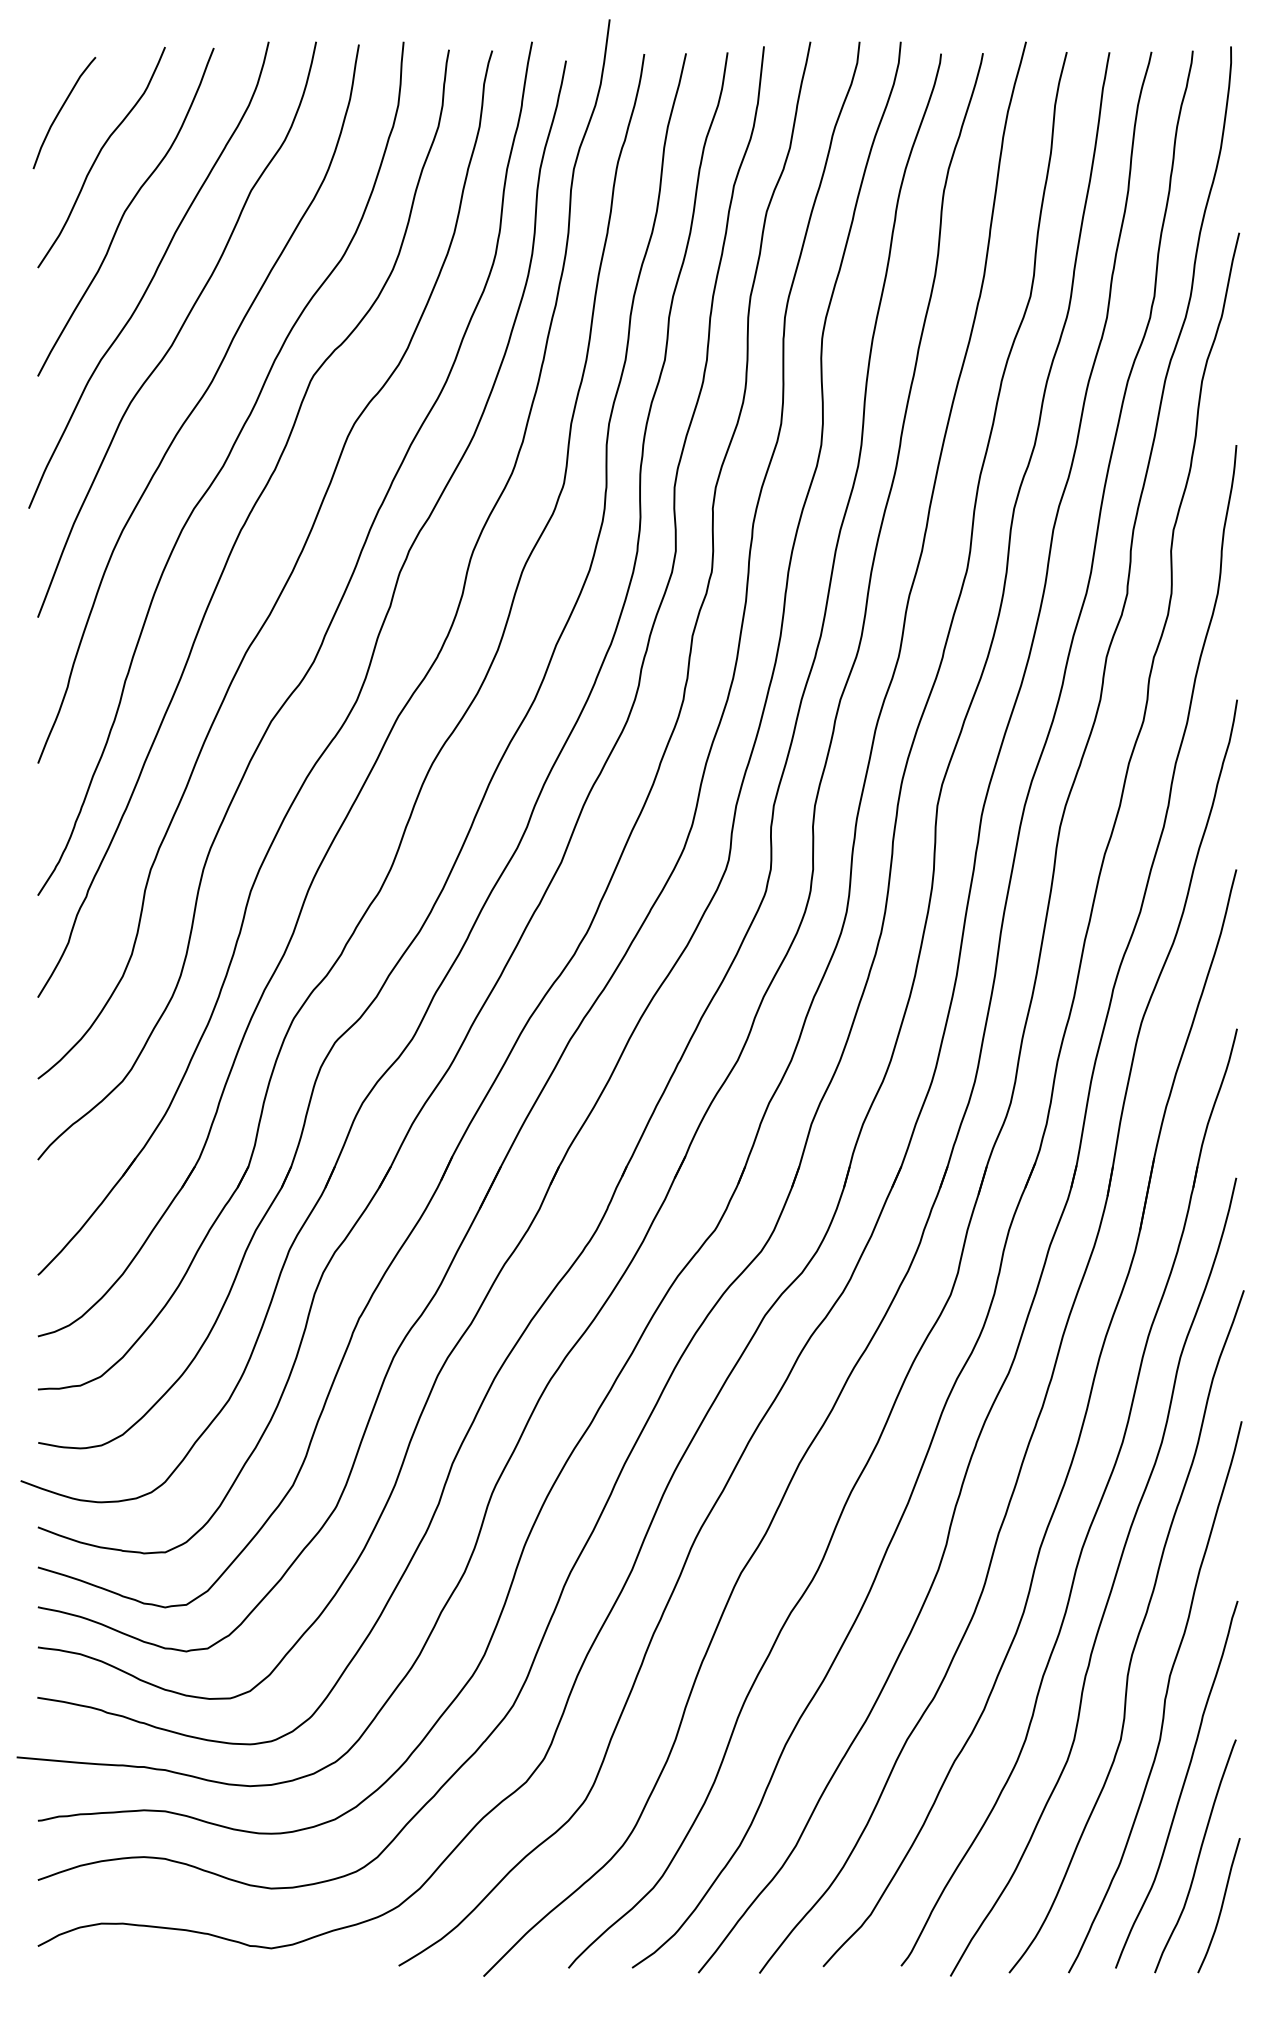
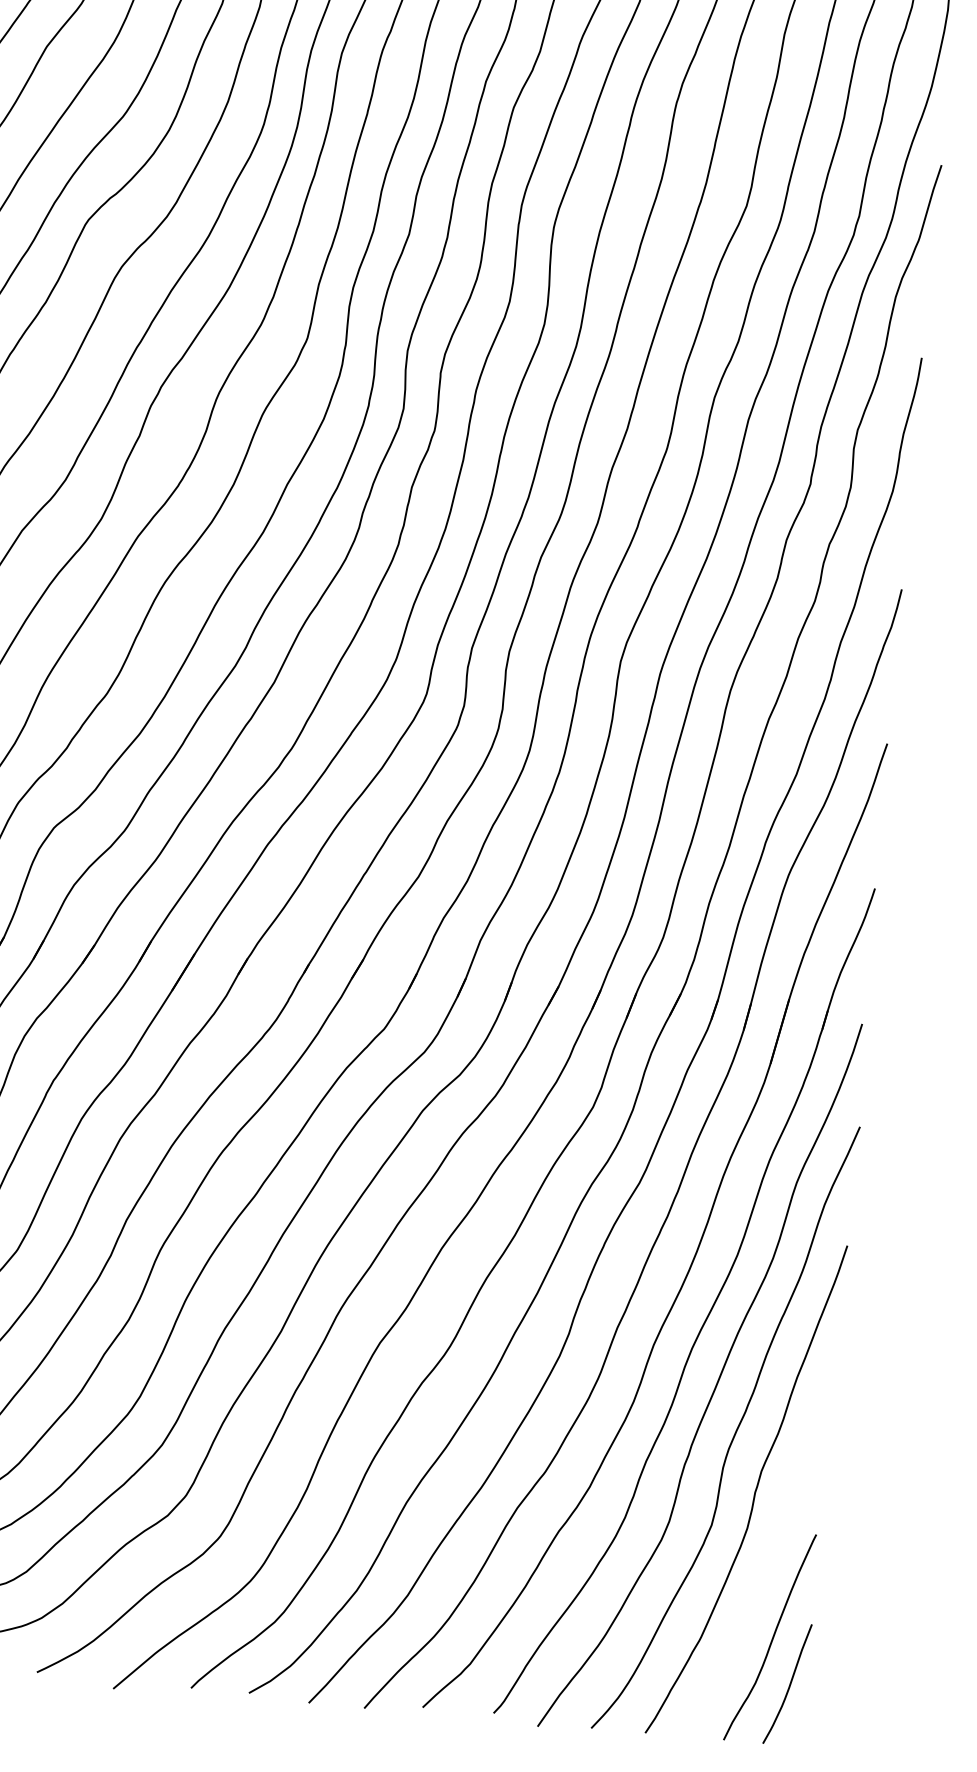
curve: (1181, 1787) -> (762, 1573), removed

